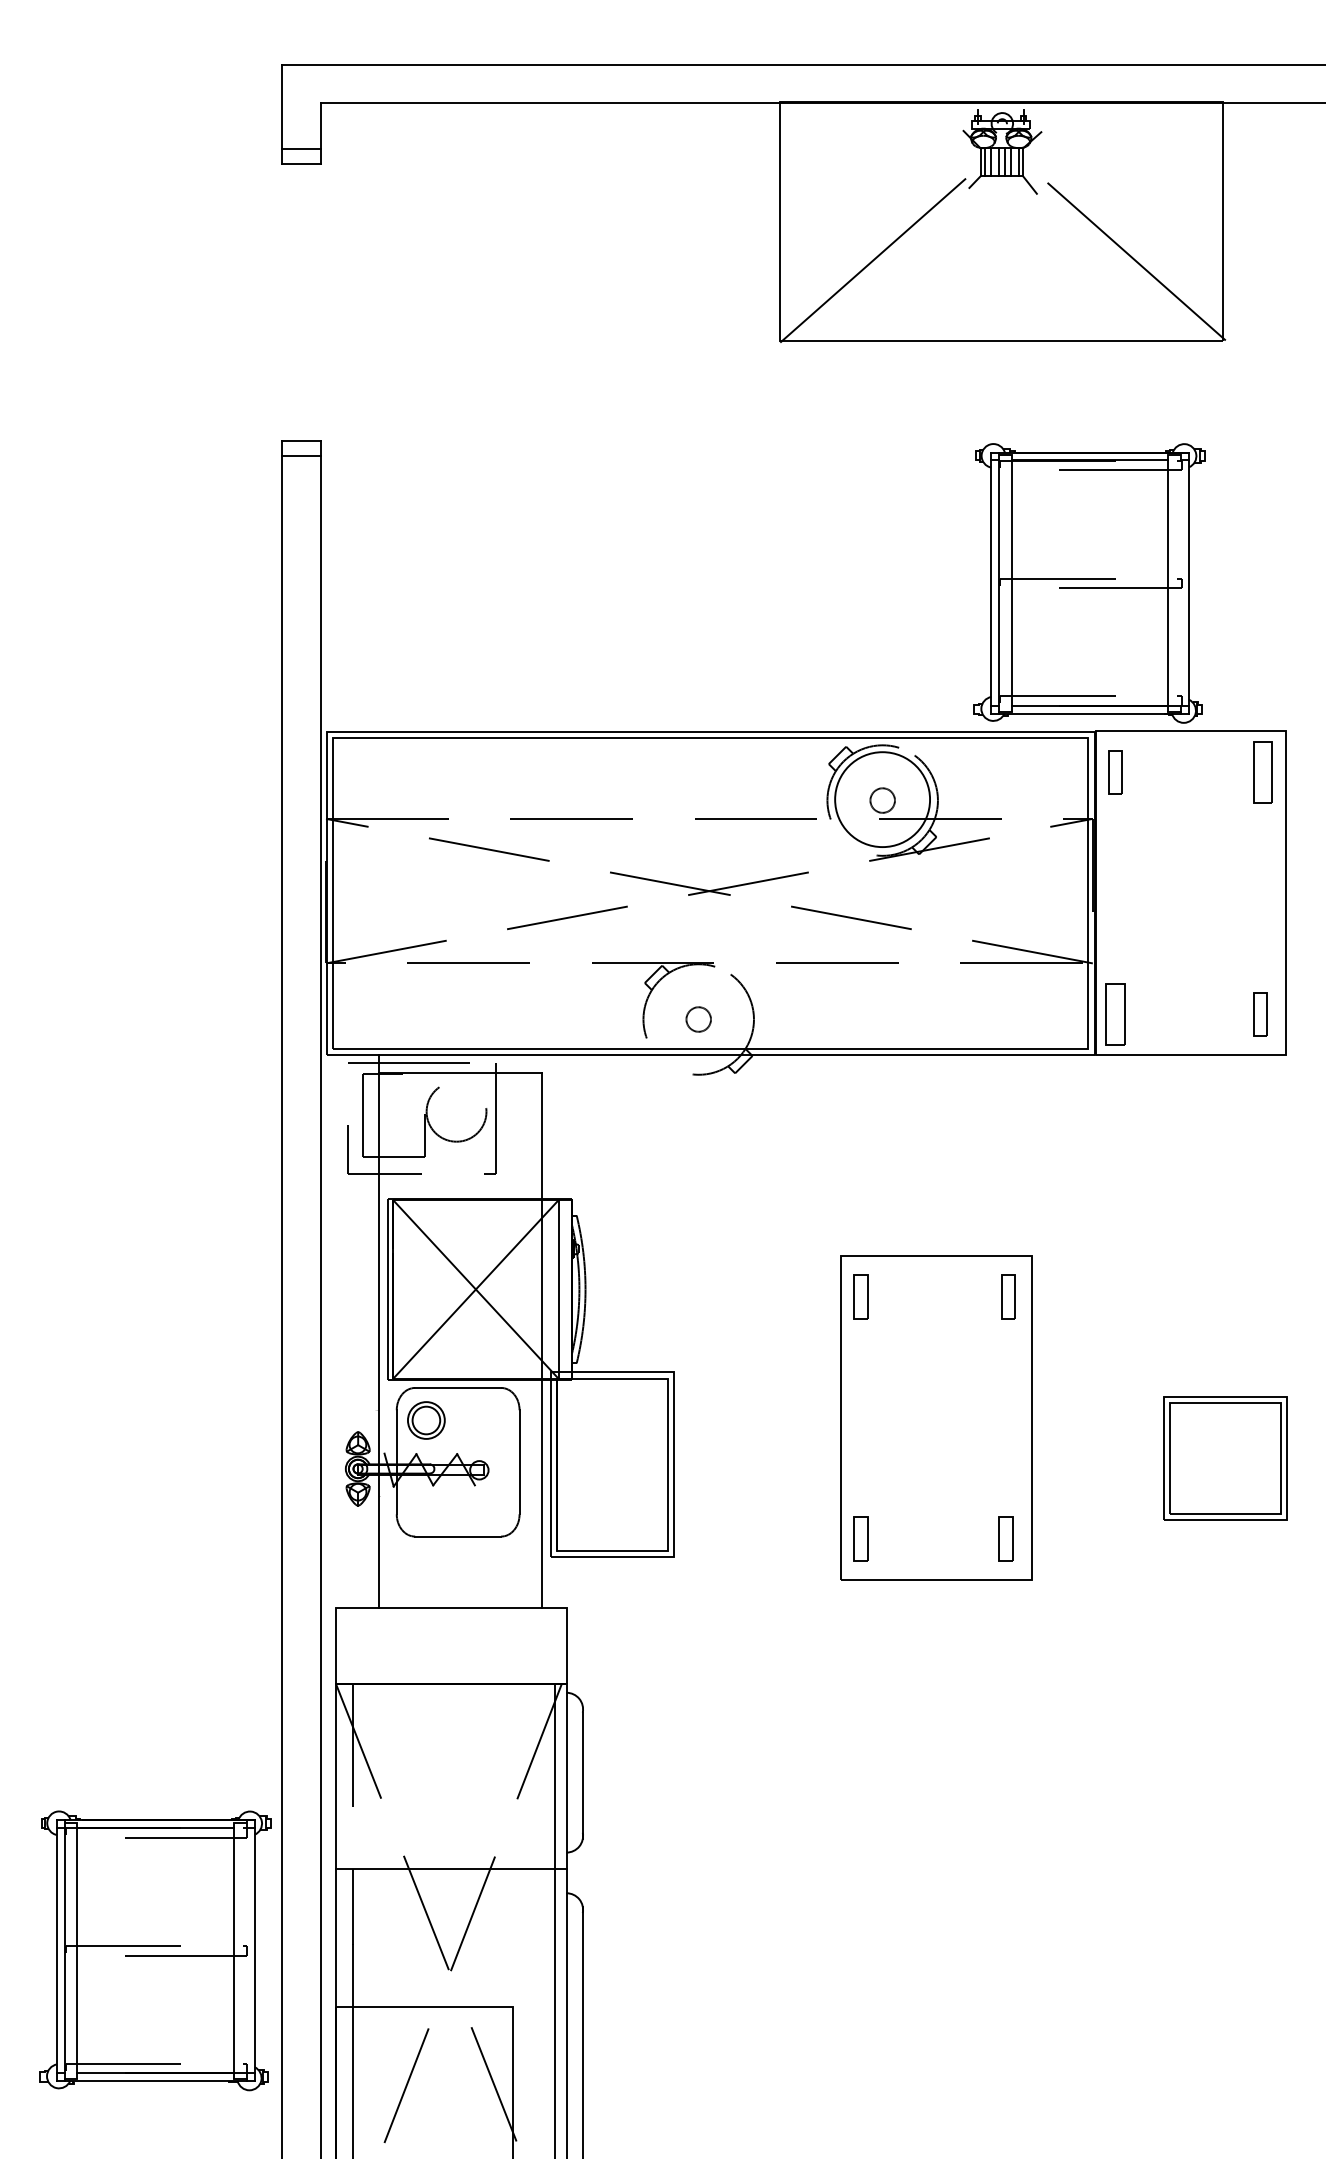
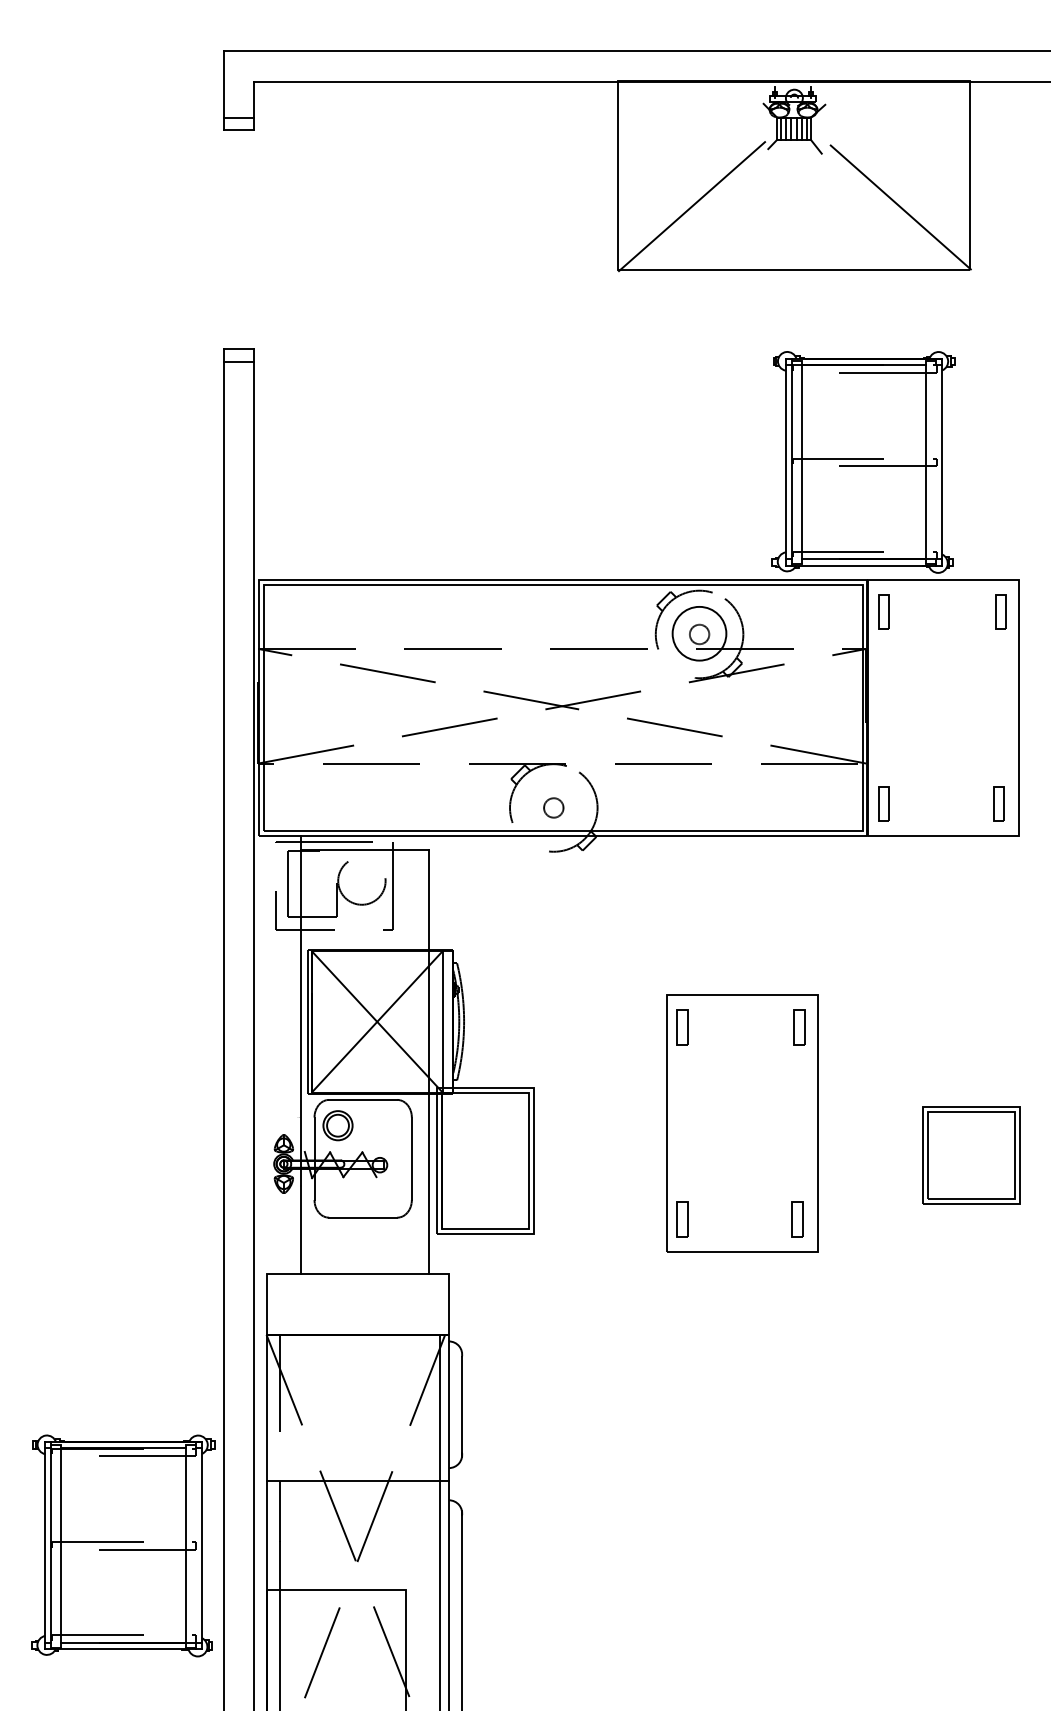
part: (1262, 771) -> (1000, 611), size x0.71
circle: (882, 799) -> (699, 633), size x0.71
part: (1114, 1013) -> (883, 803), size x0.71

